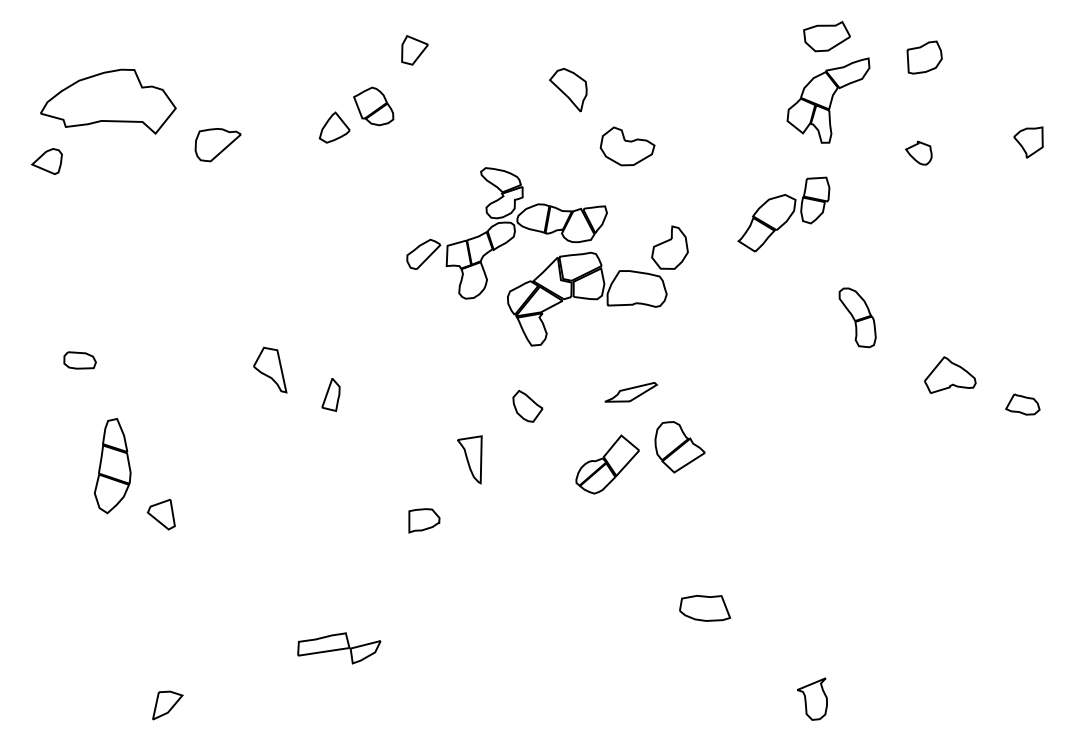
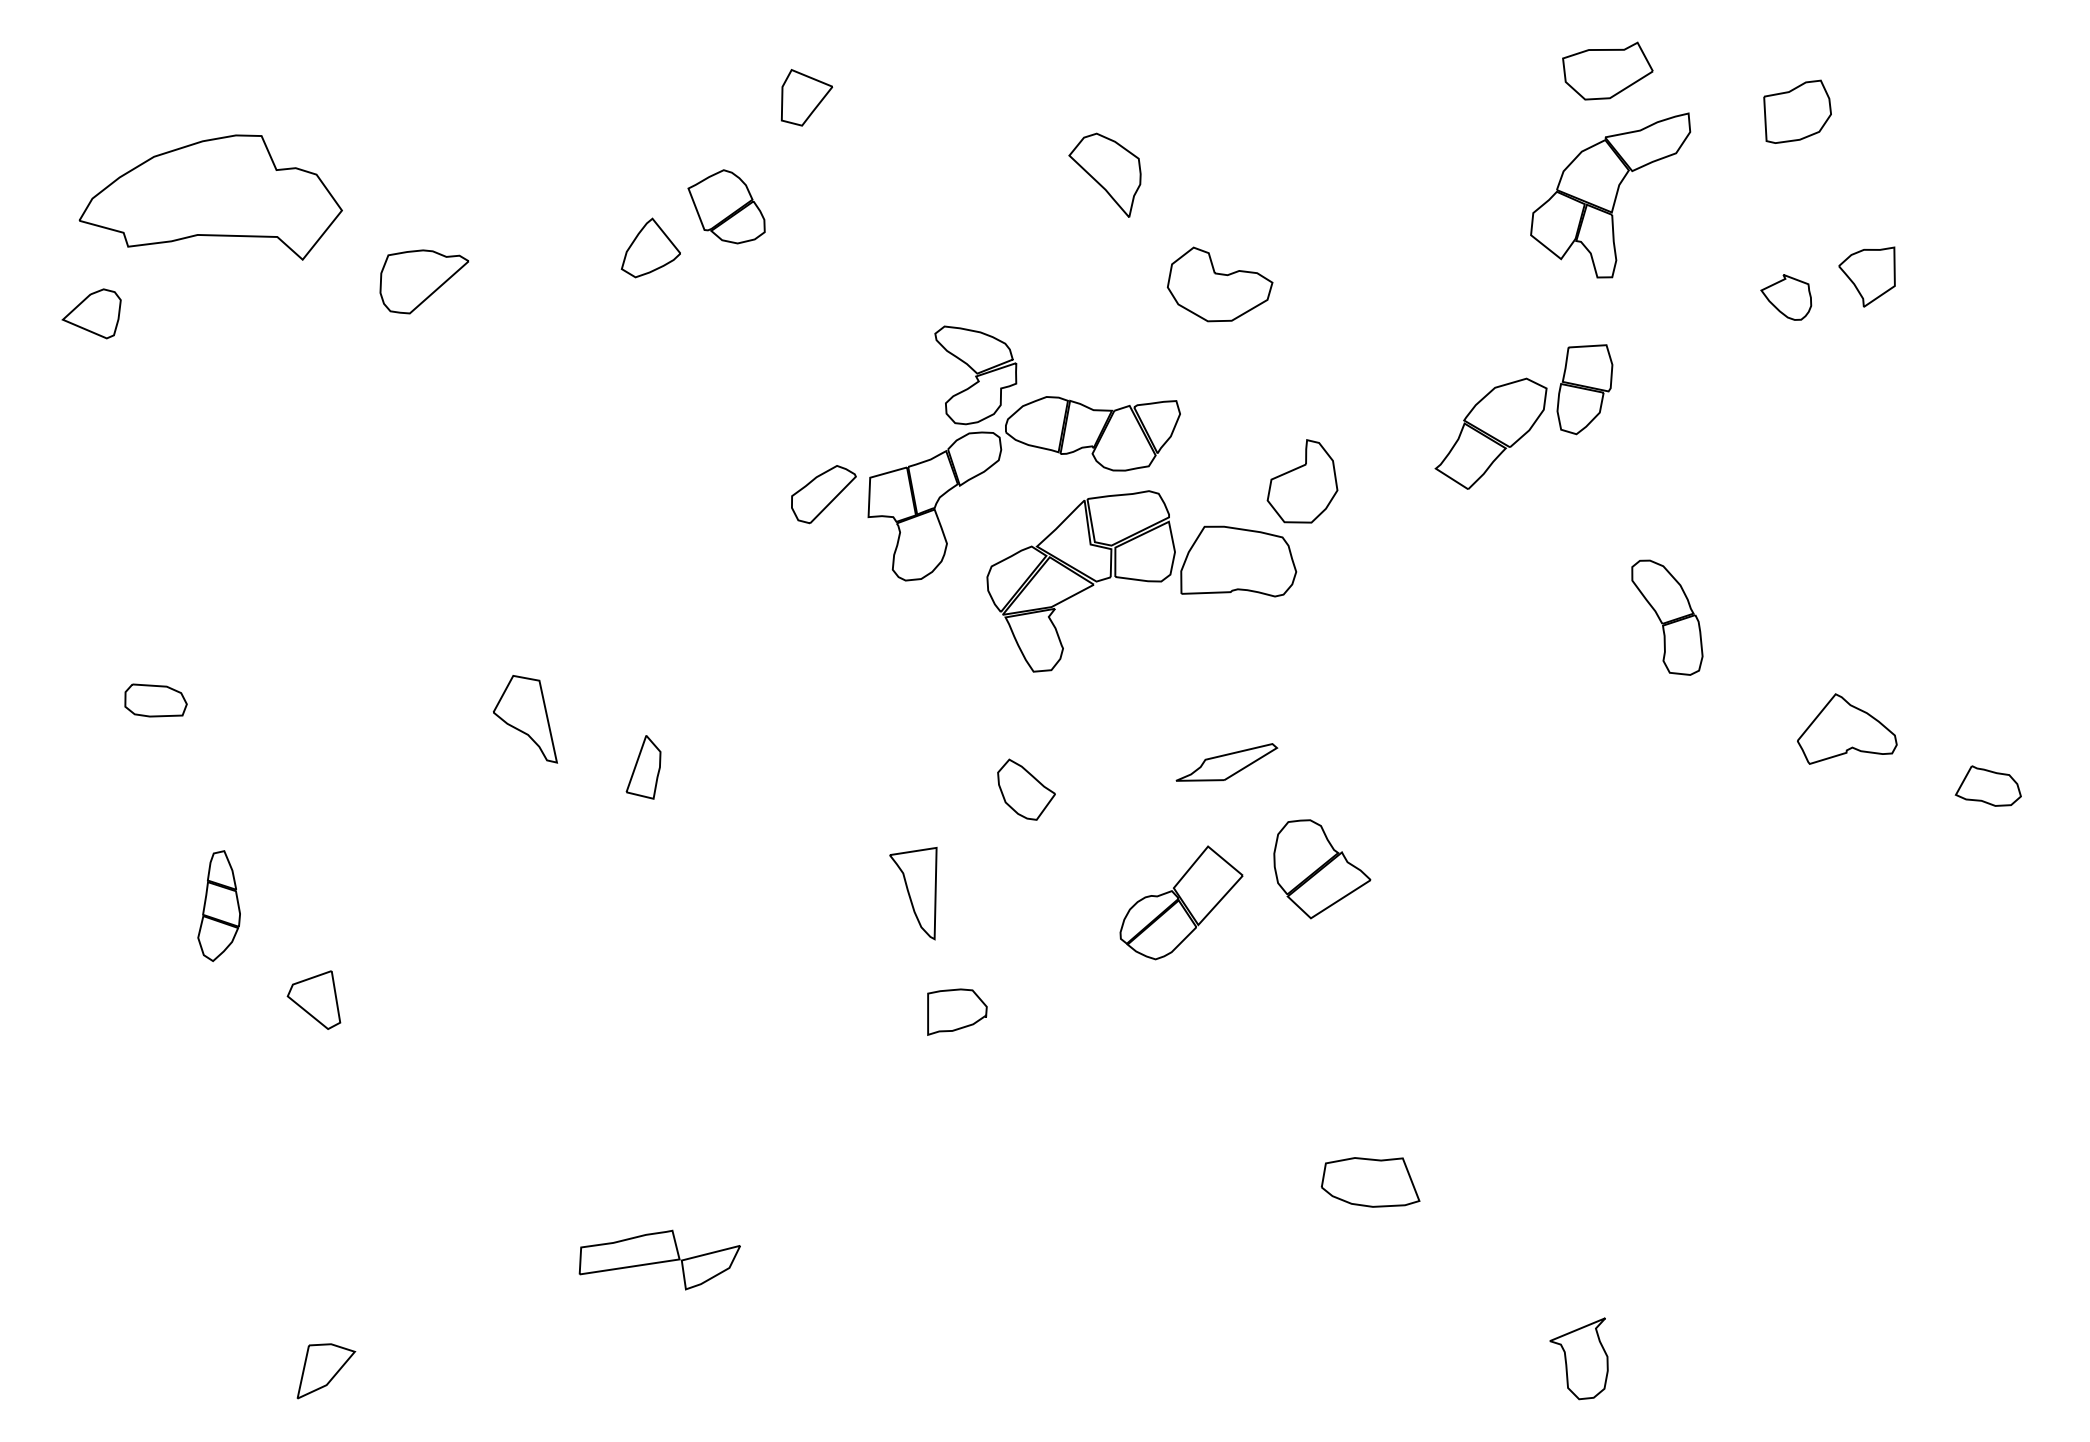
part: (1028, 142) -> (1867, 276), moved
part: (112, 466) -> (218, 906), size x0.6
part: (424, 520) -> (957, 1011), moved

